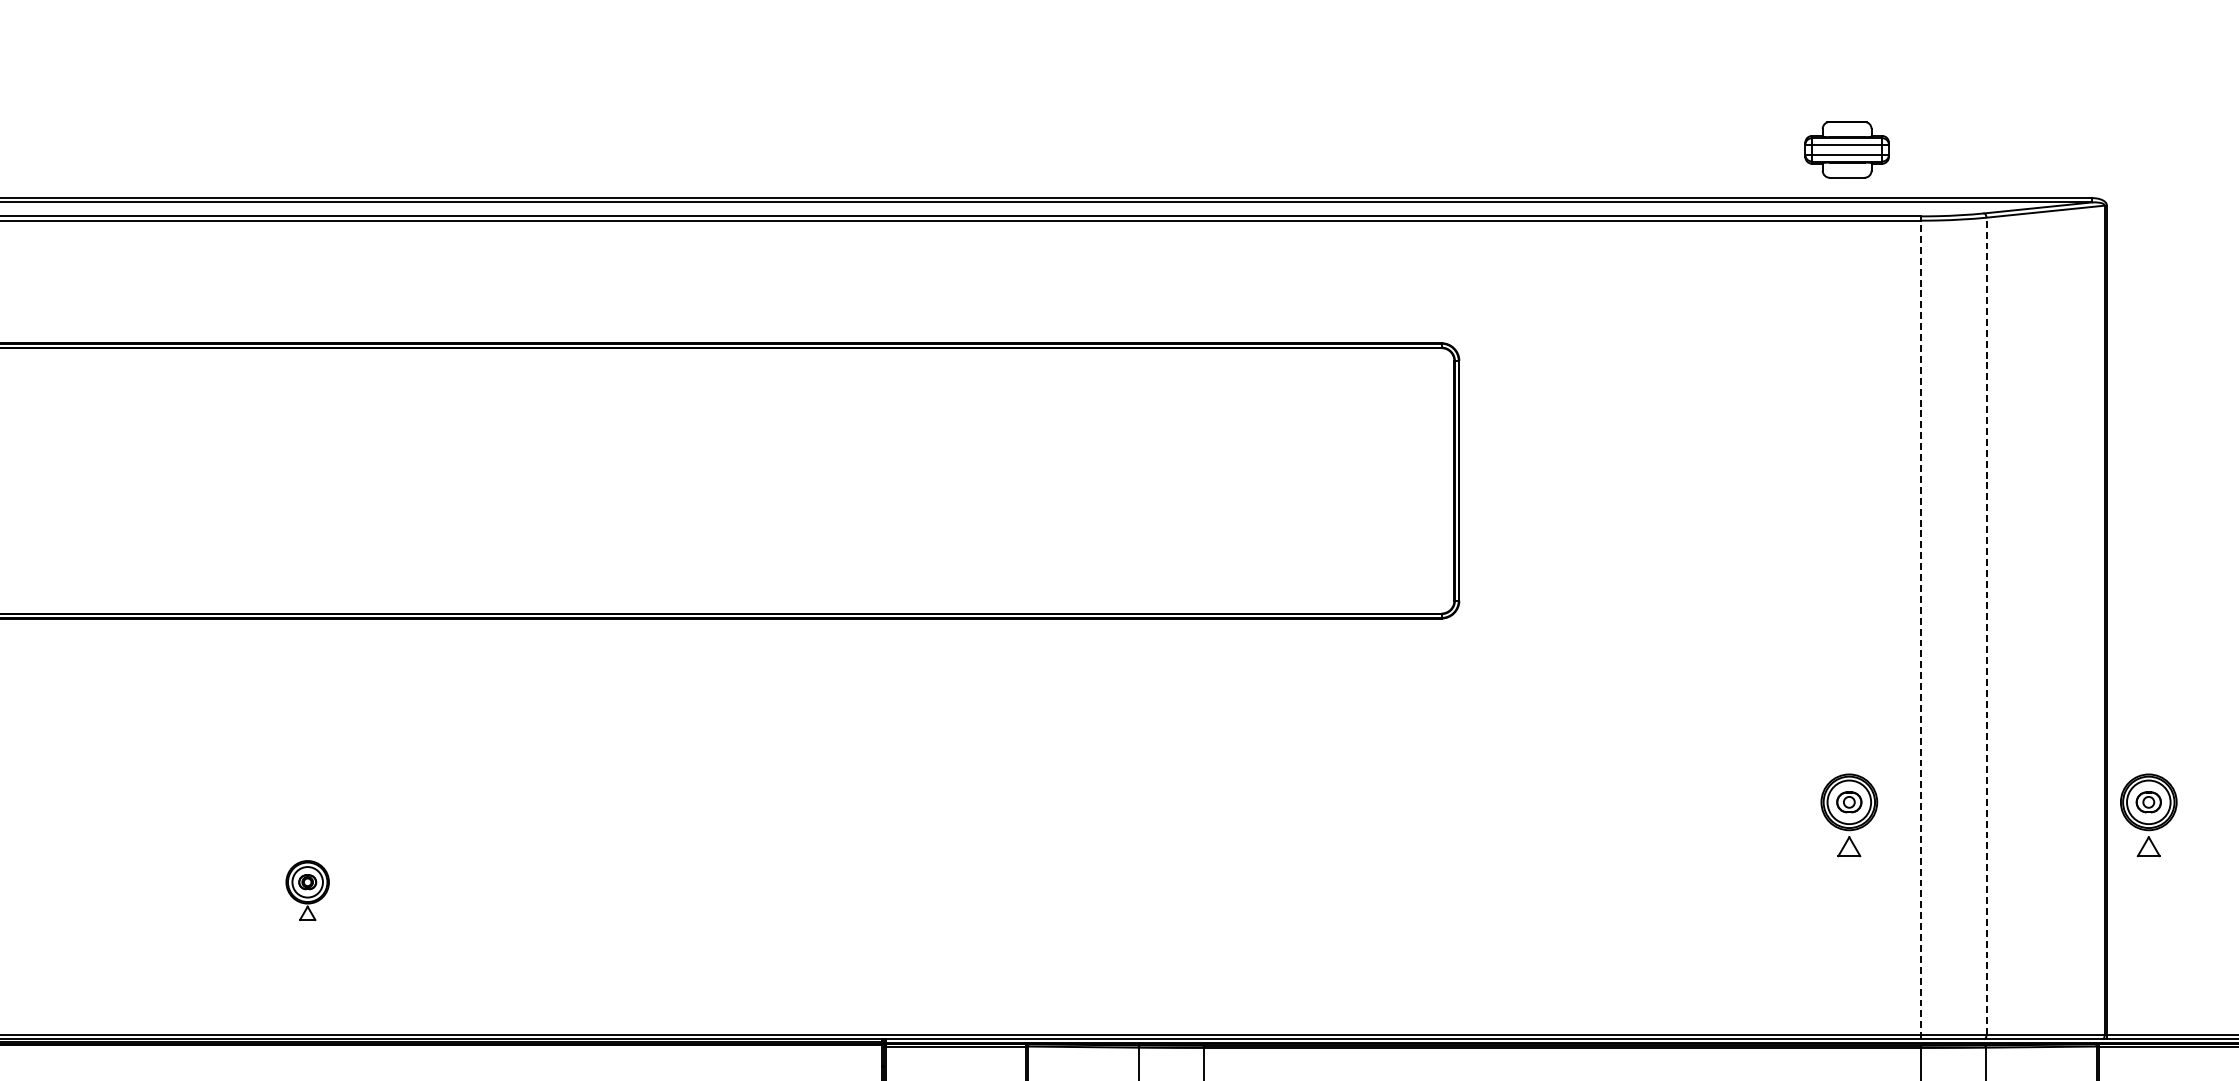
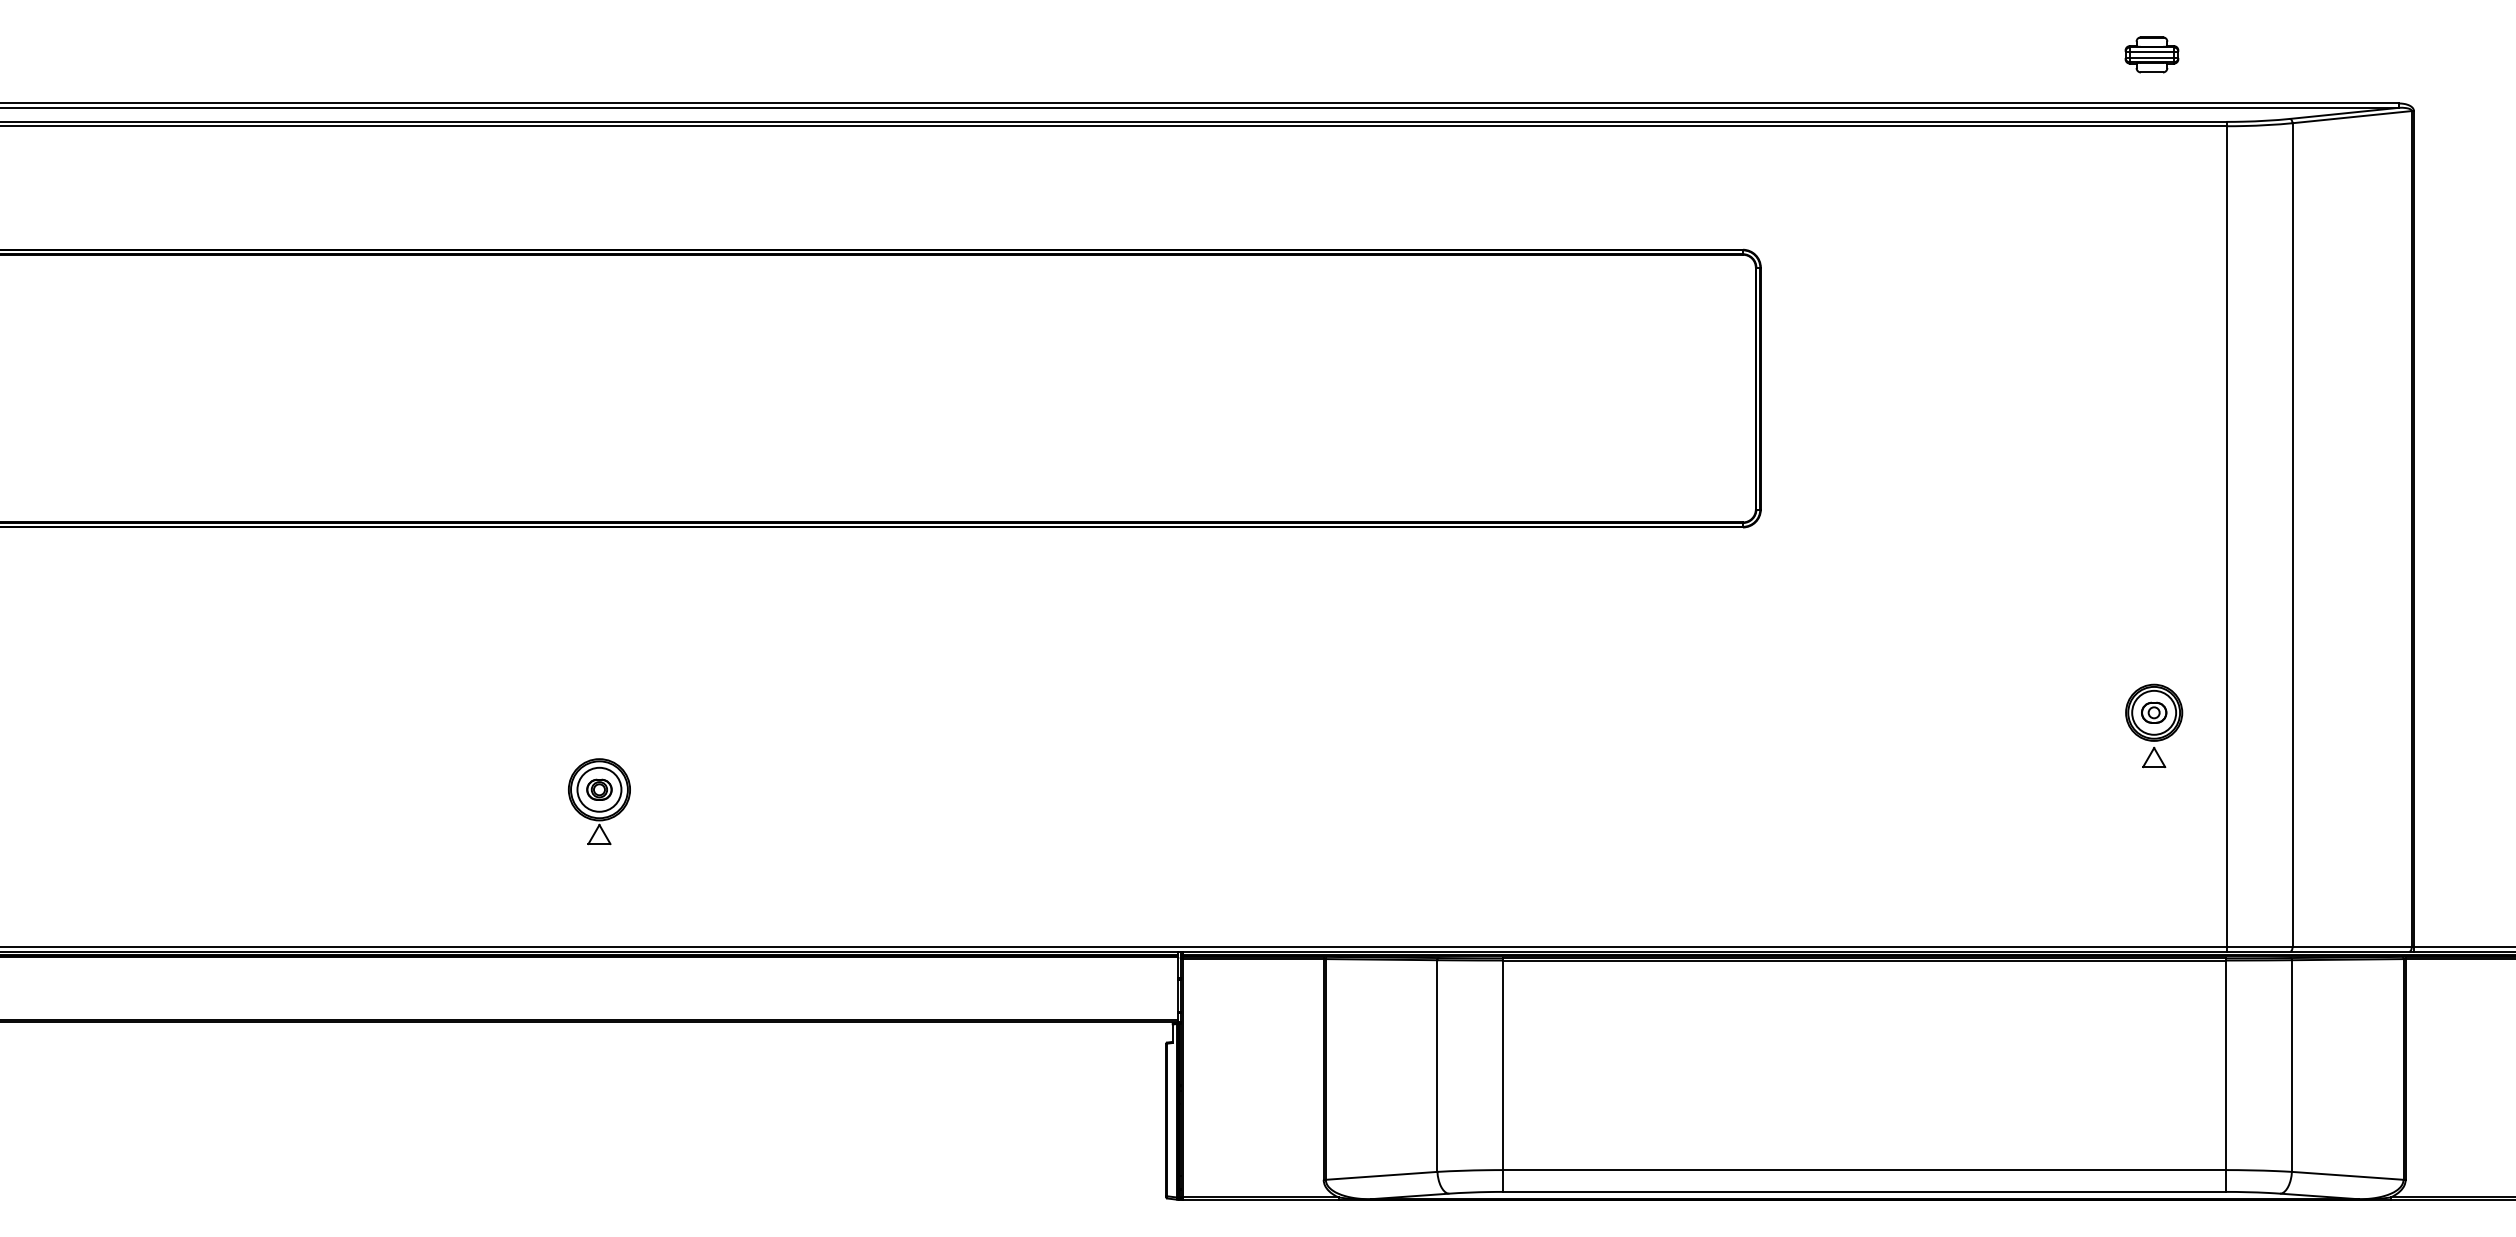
part: (1846, 149) -> (2151, 54), size x0.62
line: (1986, 625) -> (2292, 534), dashed -> solid
line: (1921, 627) -> (2226, 536), dashed -> solid
part: (2149, 814) -> (2456, 725), removed
part: (307, 890) -> (599, 801), size x1.43

